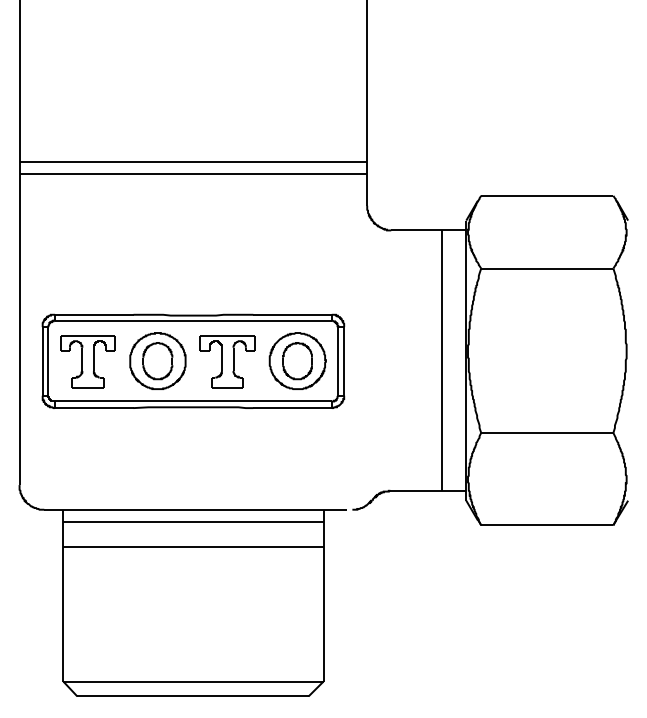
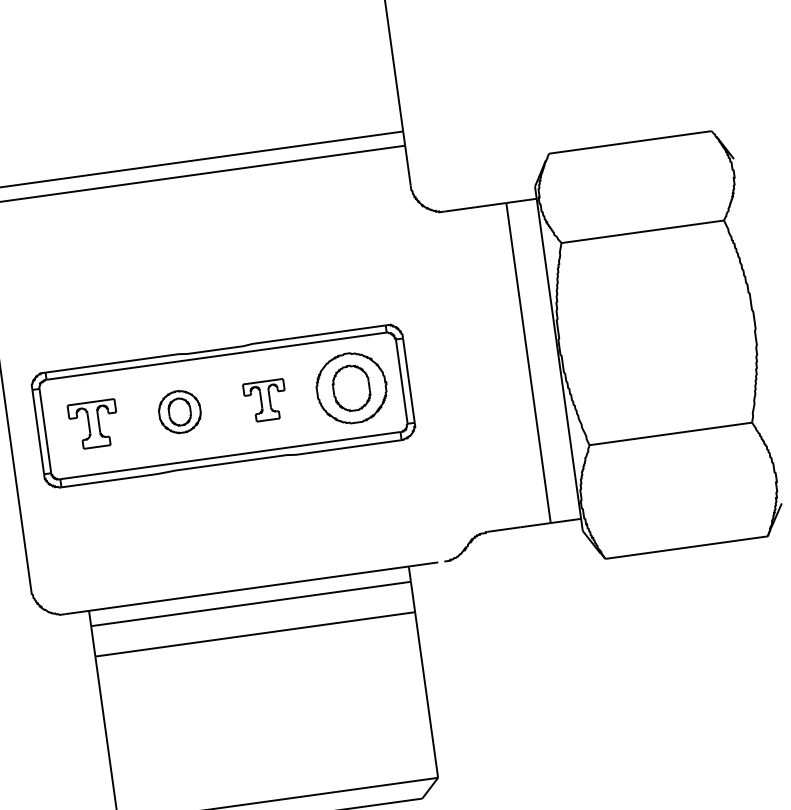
part: (157, 360) -> (179, 411), size x0.6
part: (87, 361) -> (93, 424), size x0.7
part: (227, 361) -> (265, 400), size x0.6

